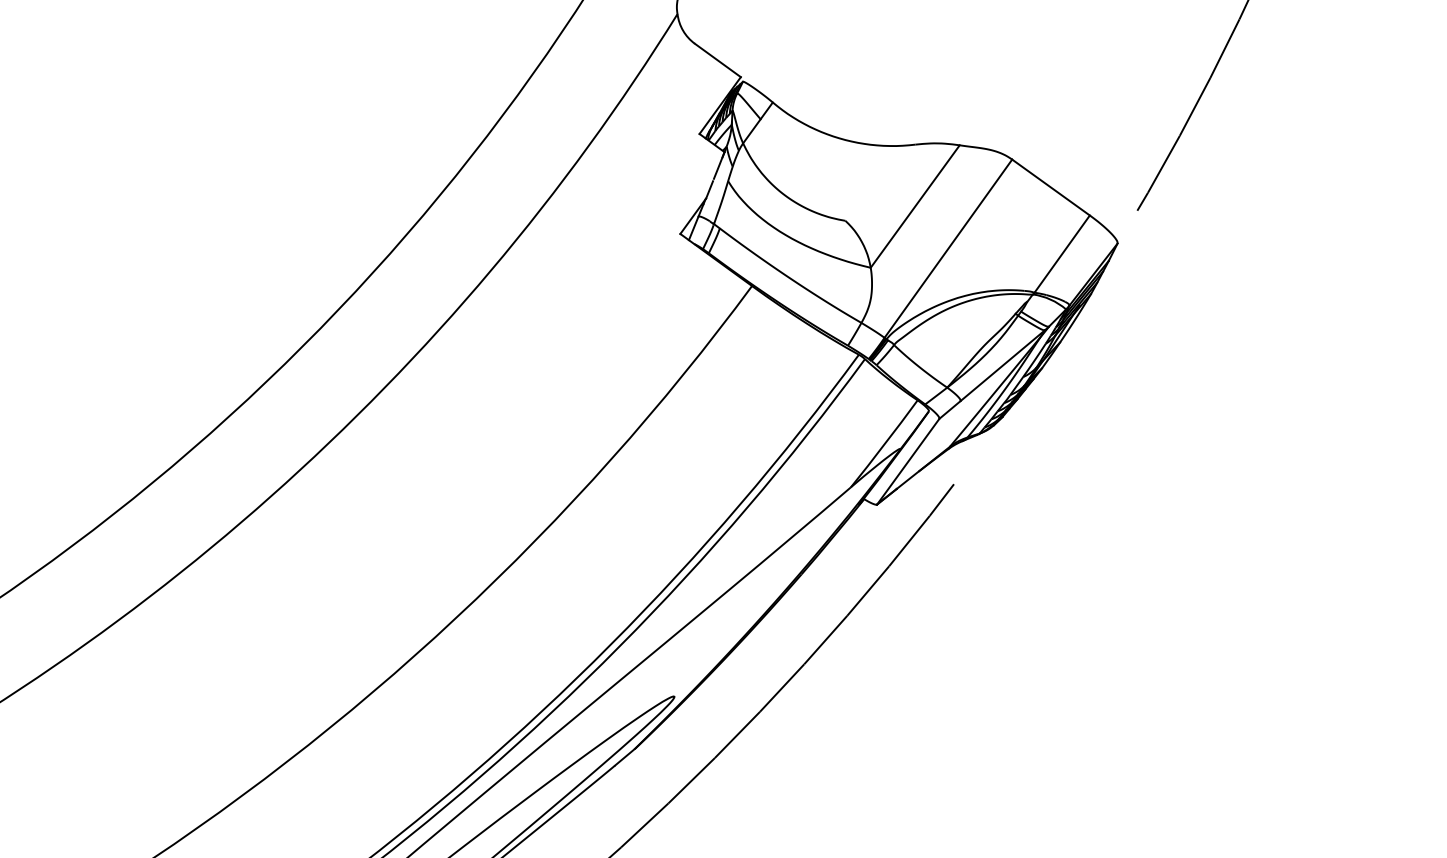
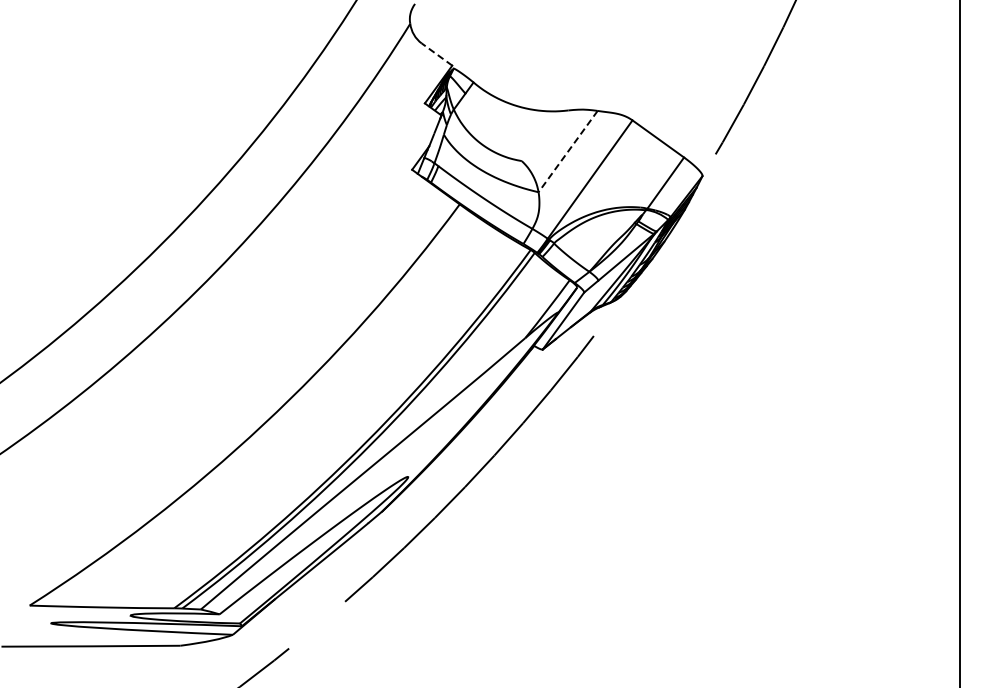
line: (718, 60) -> (437, 54), solid -> dashed
line: (914, 206) -> (567, 151), solid -> dashed

